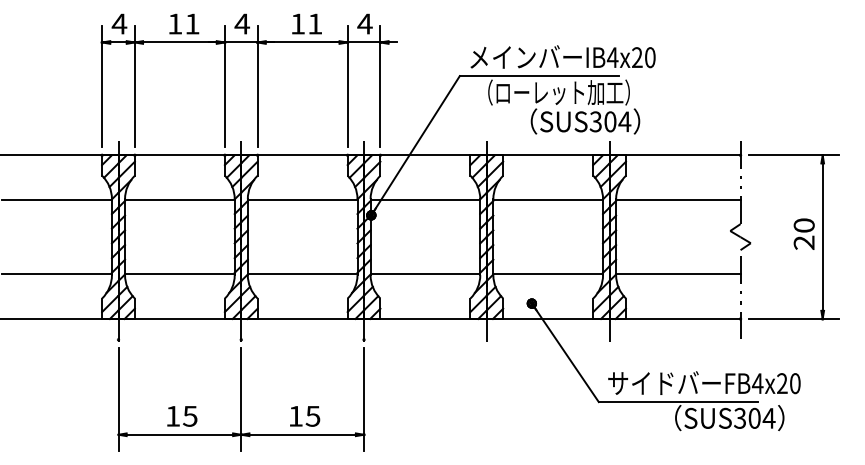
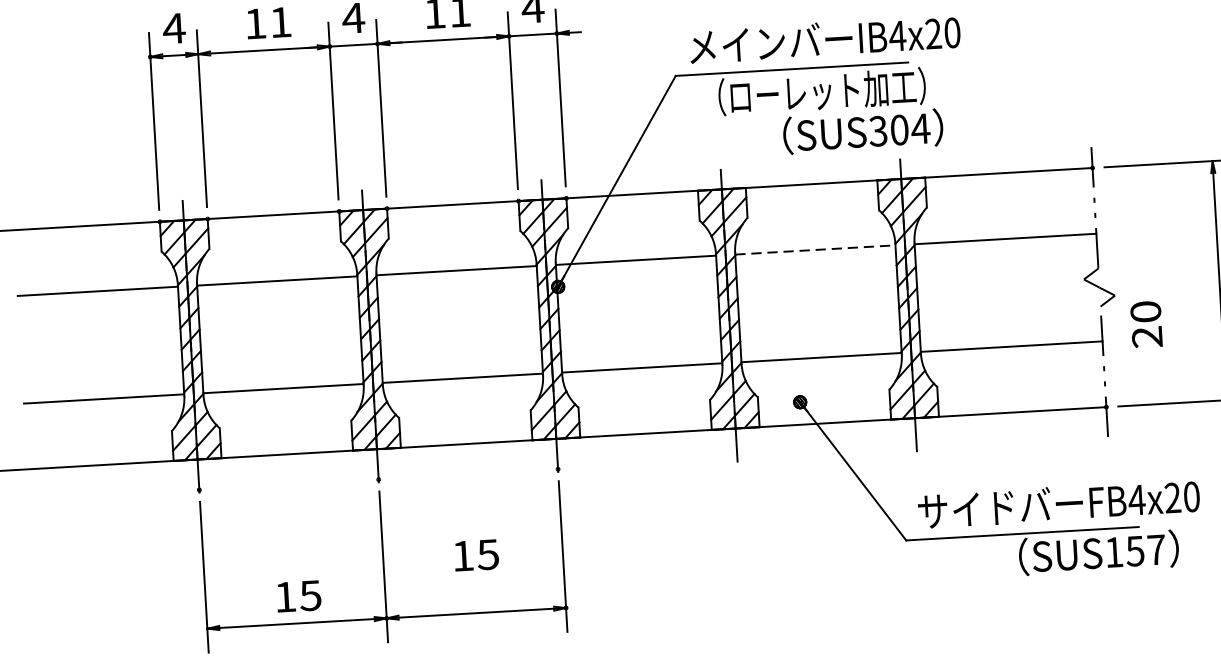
line: (548, 200) -> (815, 250), solid -> dashed
text: (803, 233) -> (1145, 323), moved
text: (305, 416) -> (477, 555), moved
text: (754, 417) -> (1135, 549), SUS304 -> SUS157

